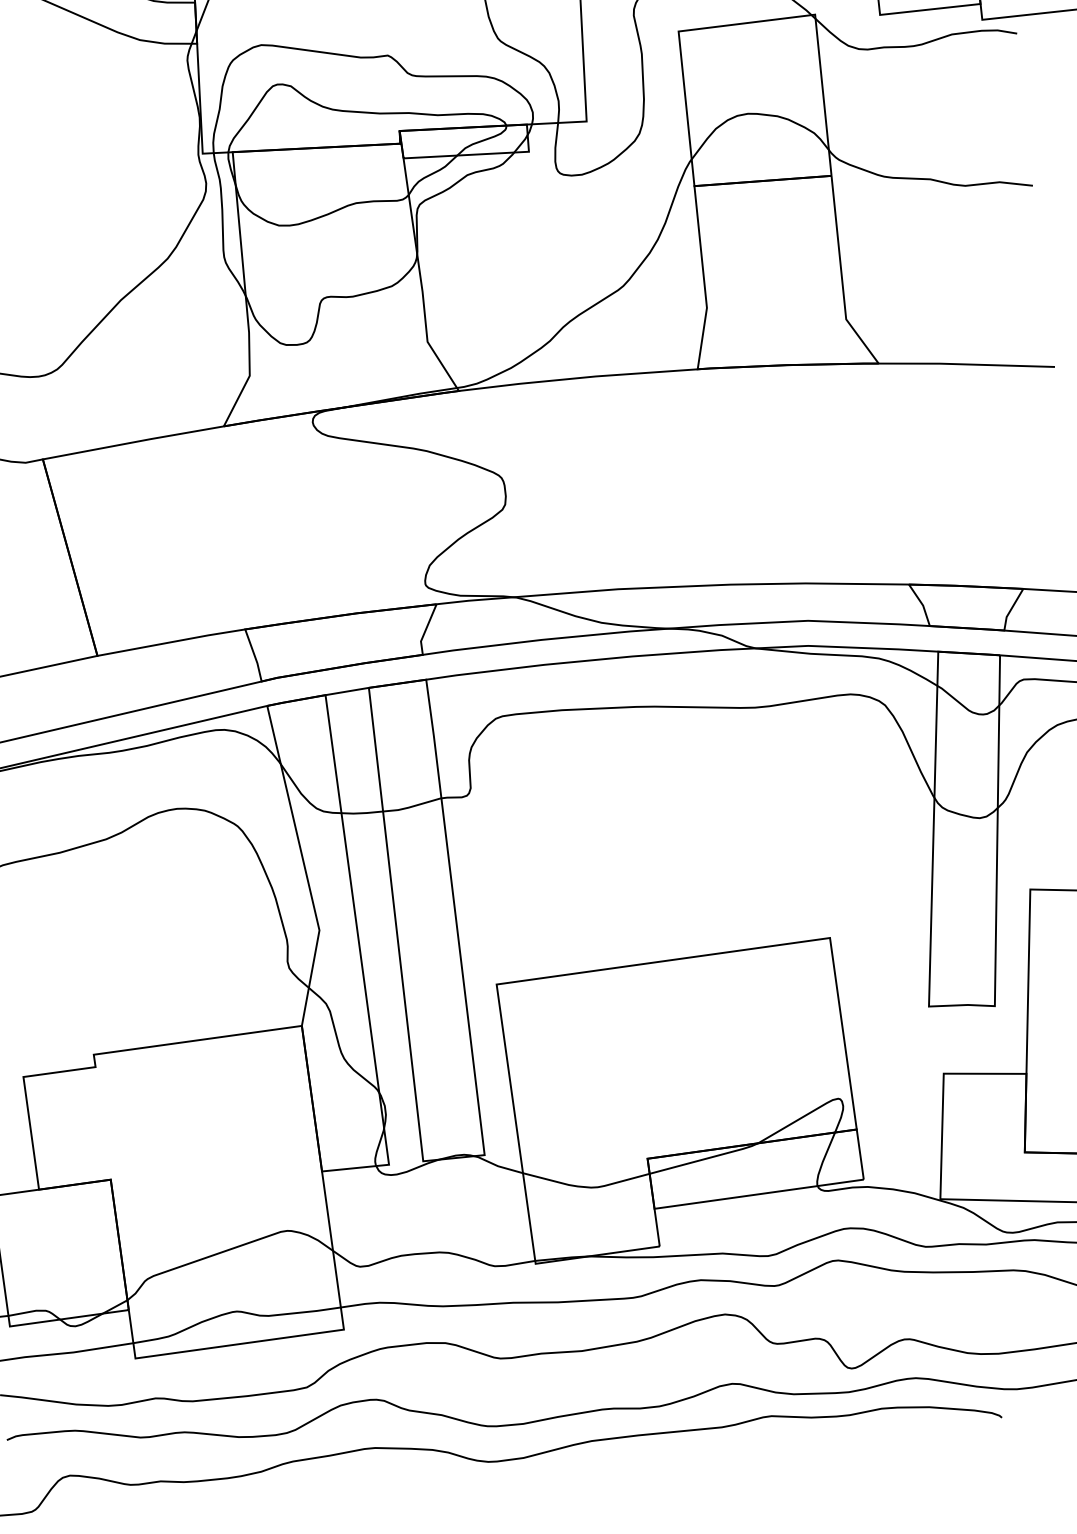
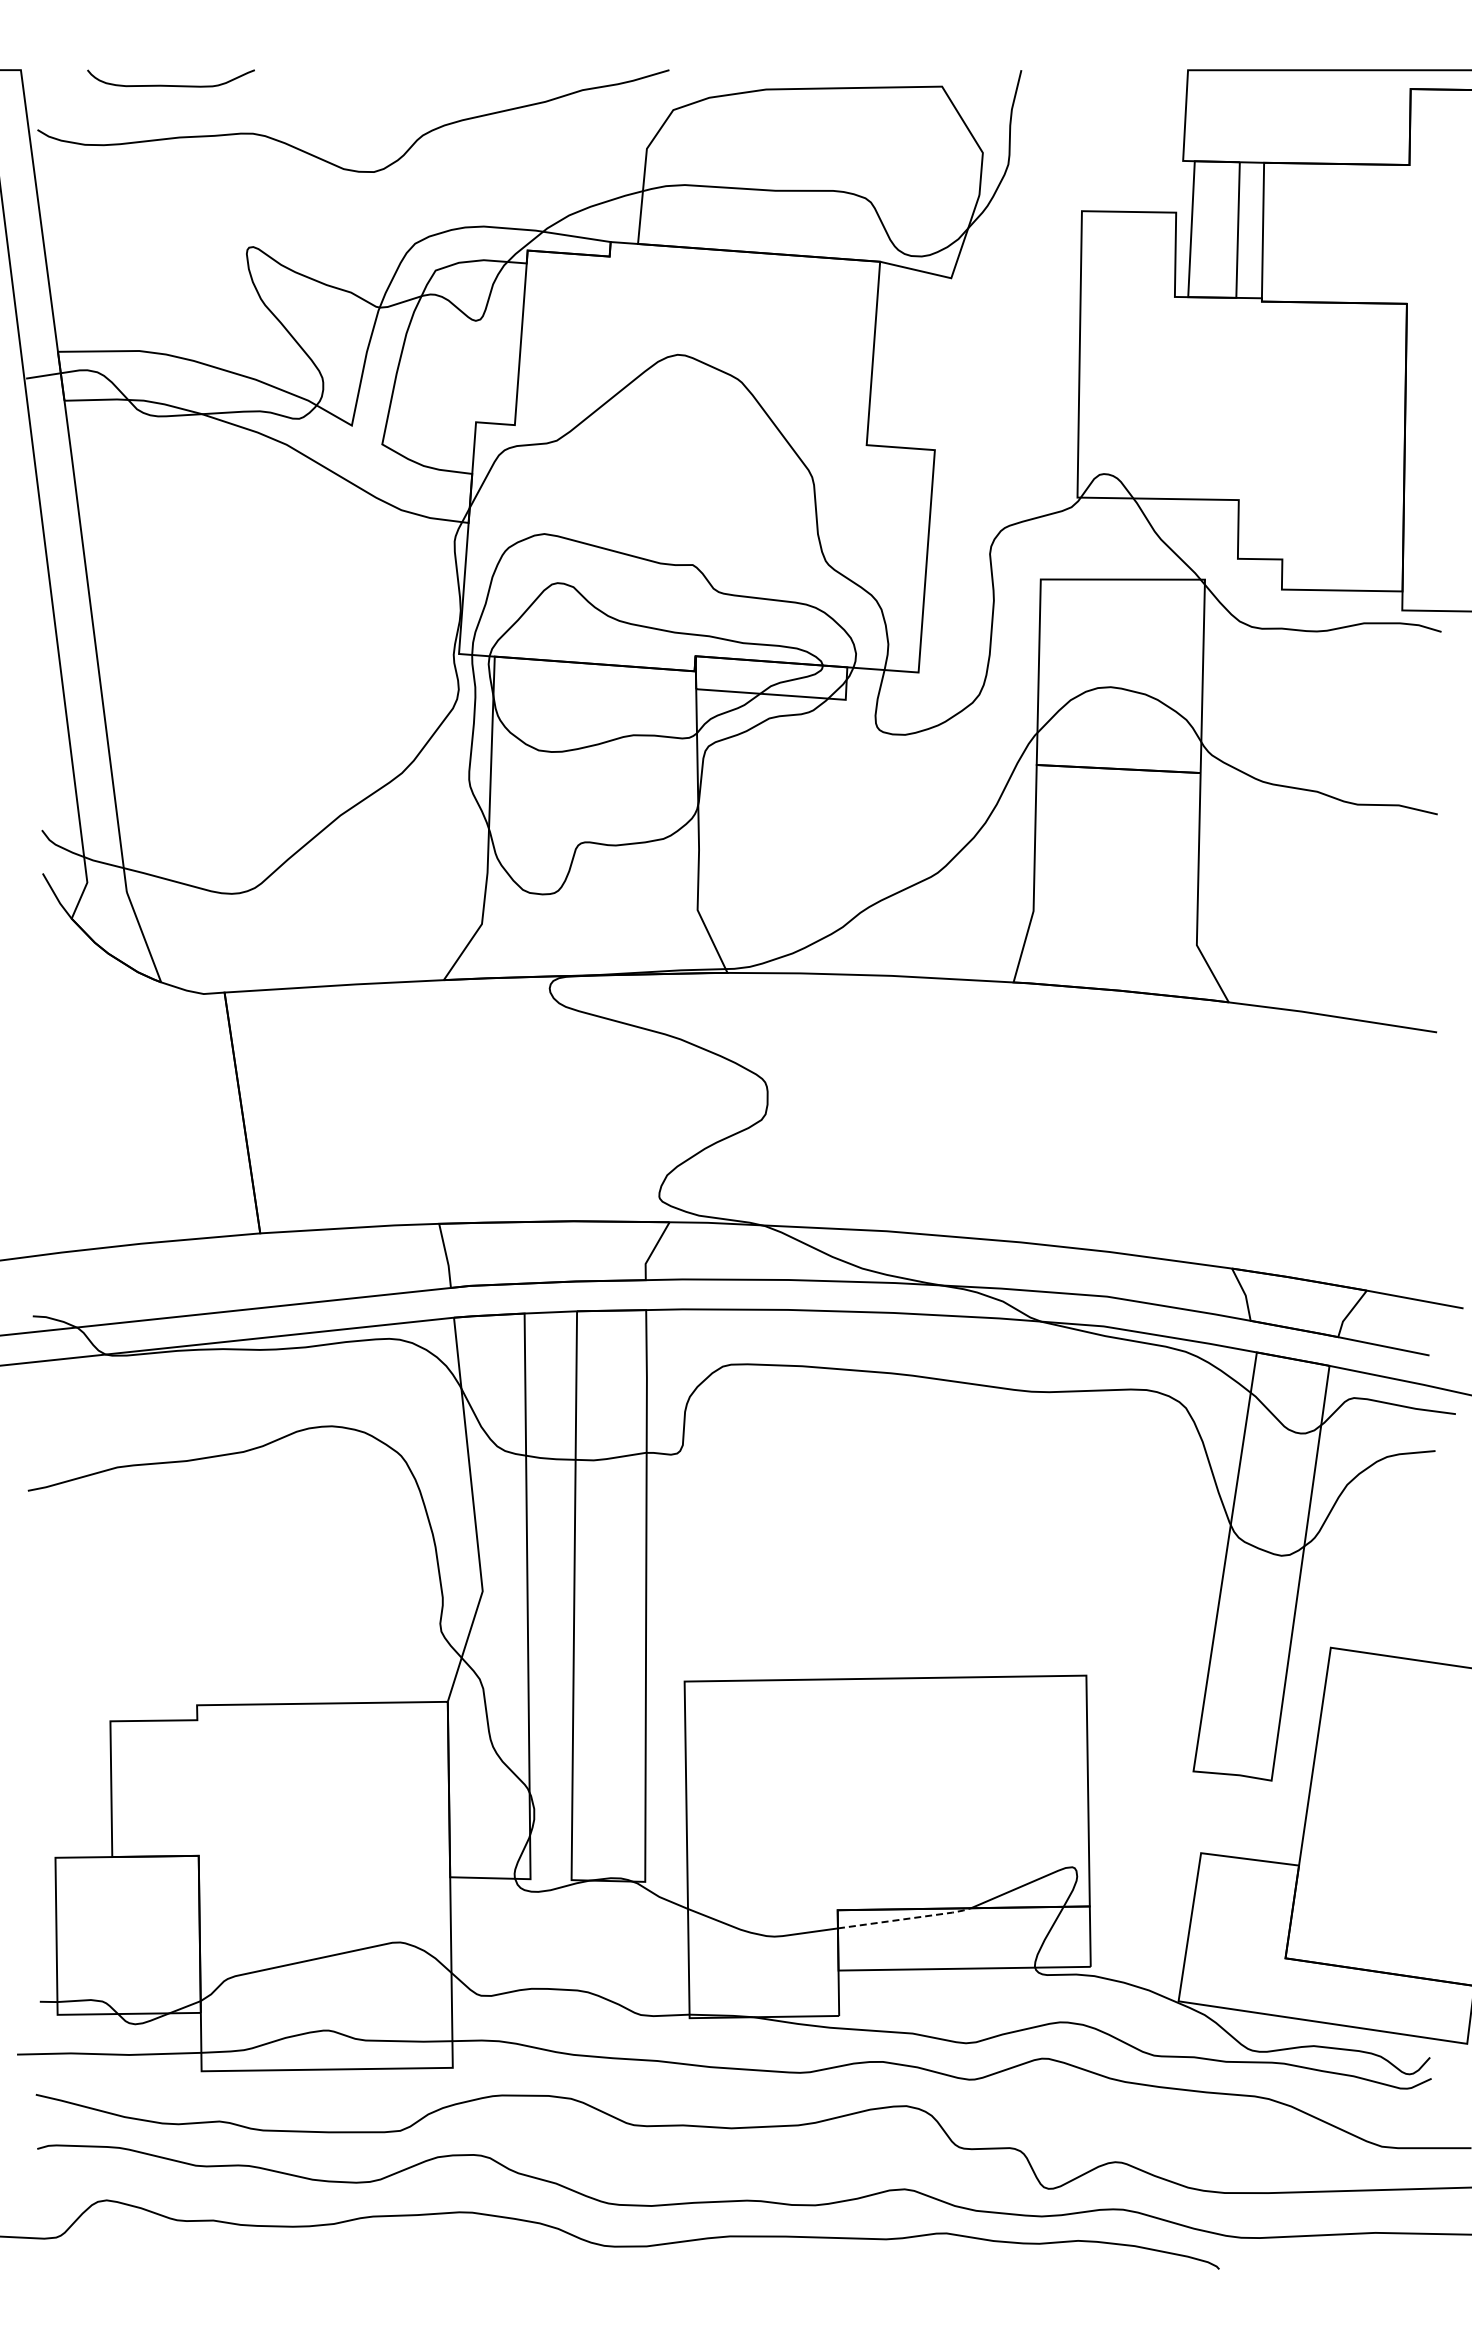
line: (705, 1159) -> (906, 1919), solid -> dashed

